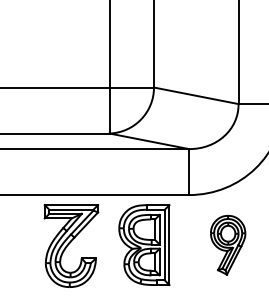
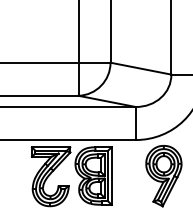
part: (144, 245) -> (93, 176), moved
part: (227, 245) -> (163, 176), size x1.43

